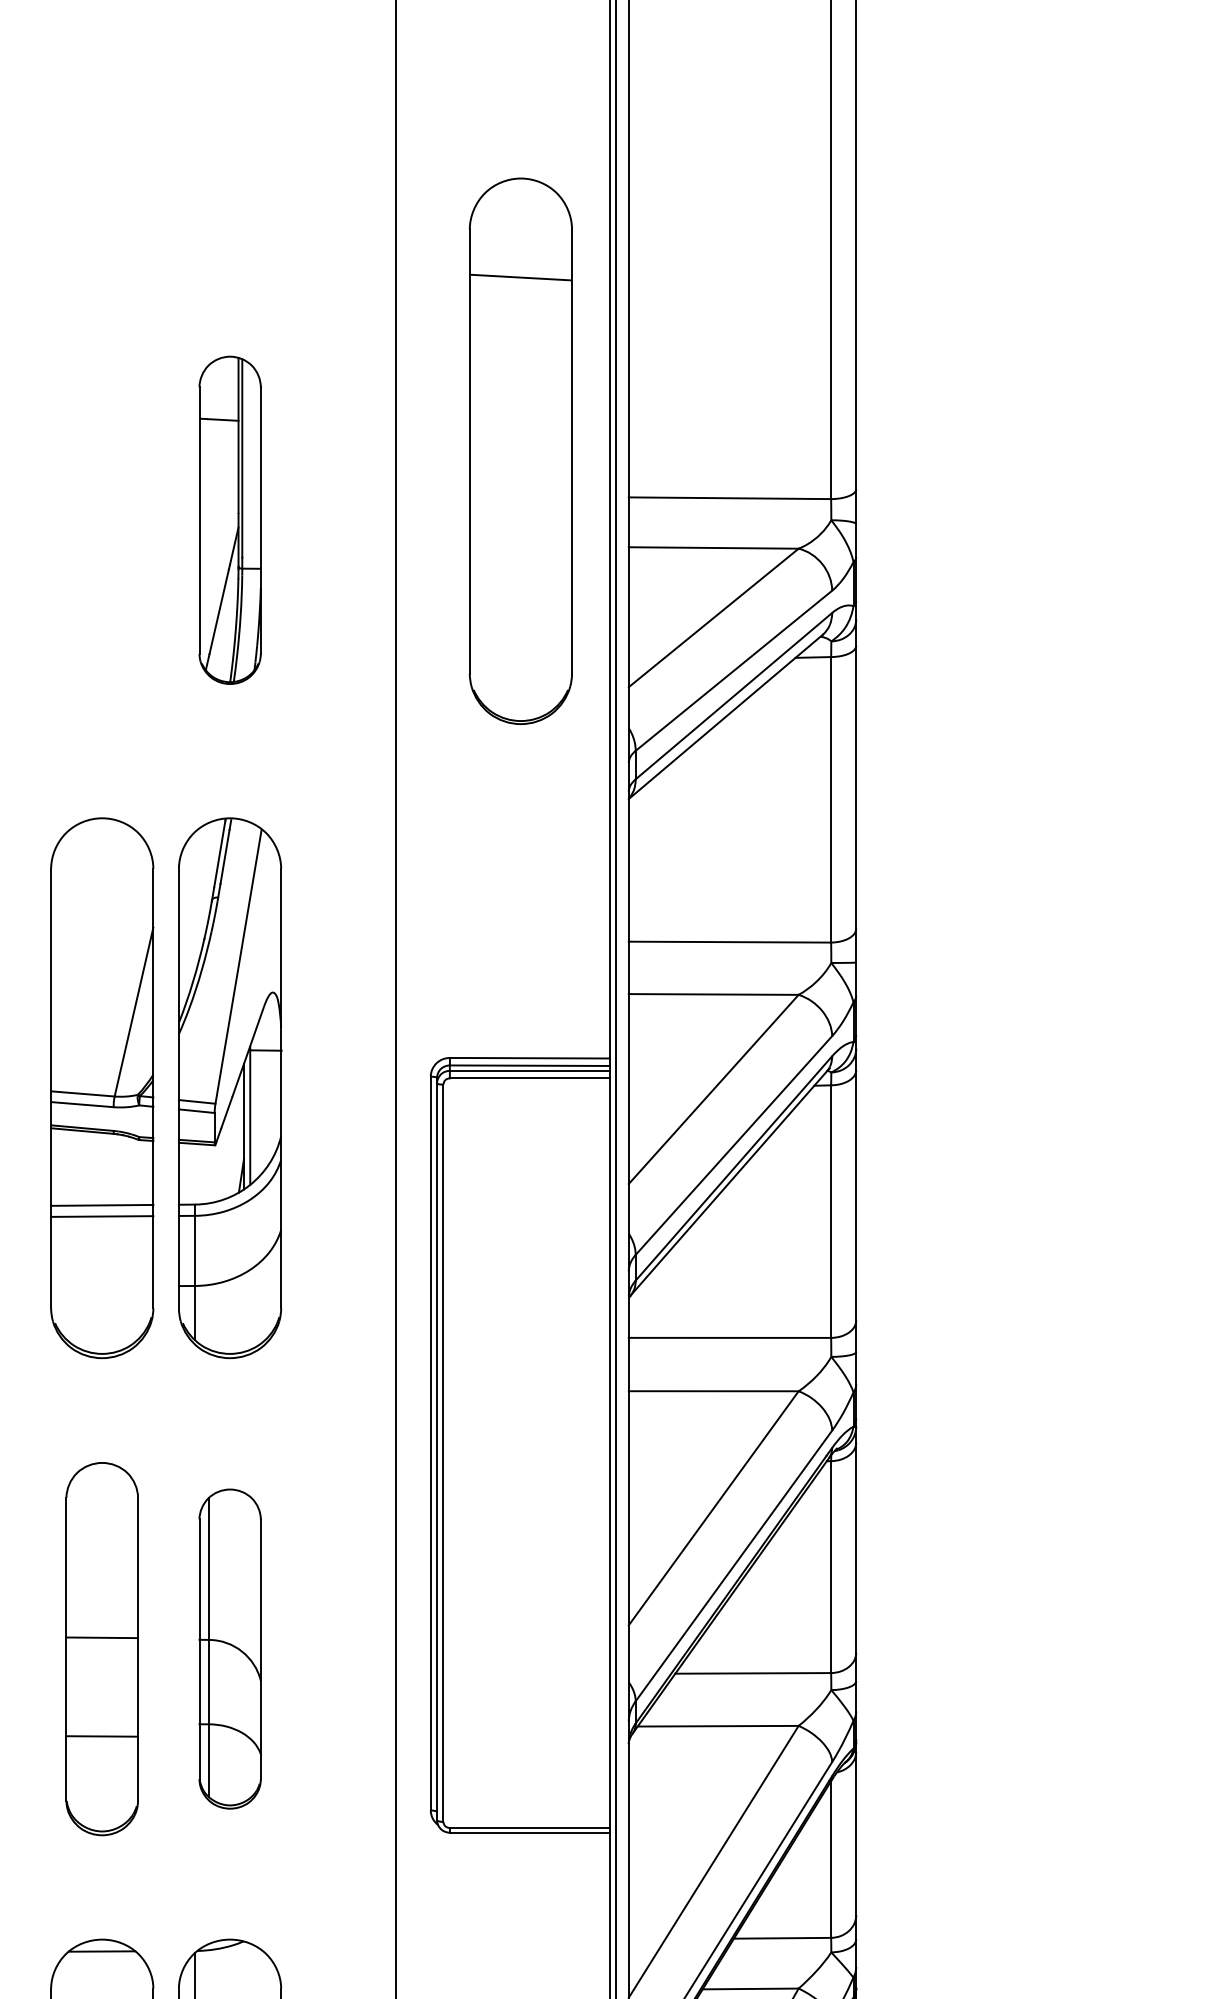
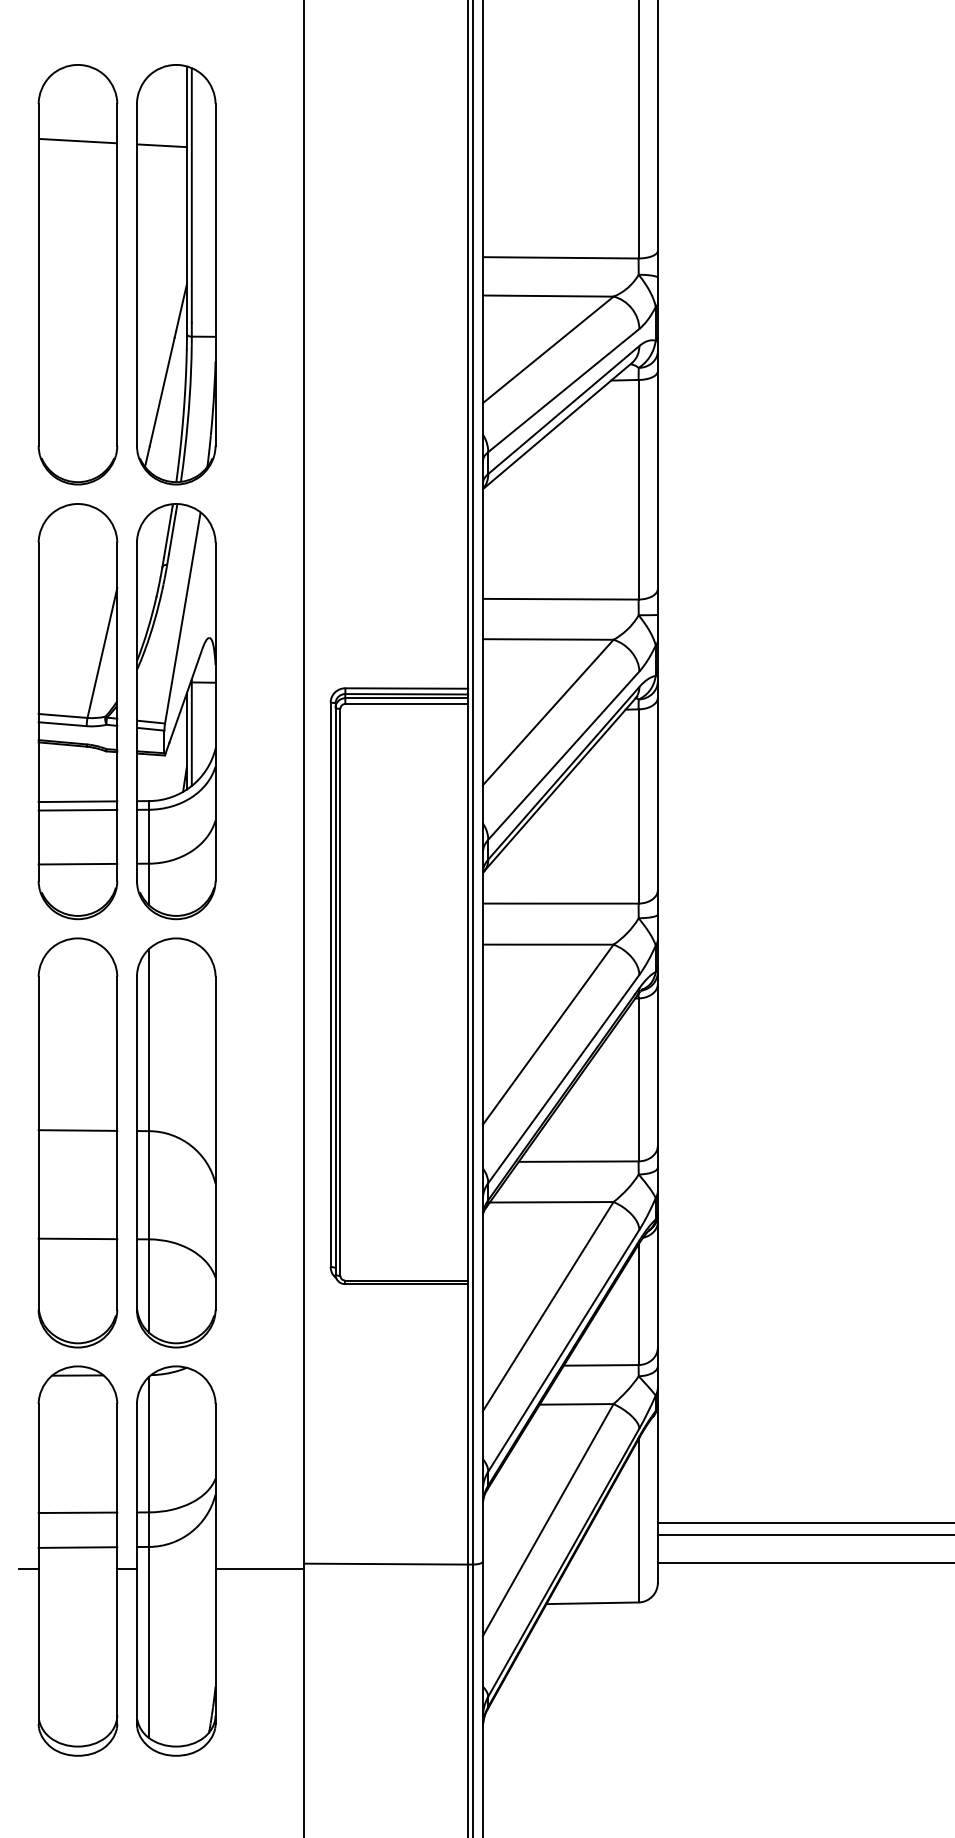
part: (520, 451) -> (77, 274), moved
part: (230, 519) -> (176, 274), size x1.67
line: (101, 1285) -> (77, 863), added
part: (101, 1648) -> (77, 1142), size x1.43
part: (230, 1648) -> (176, 1142), size x1.67

